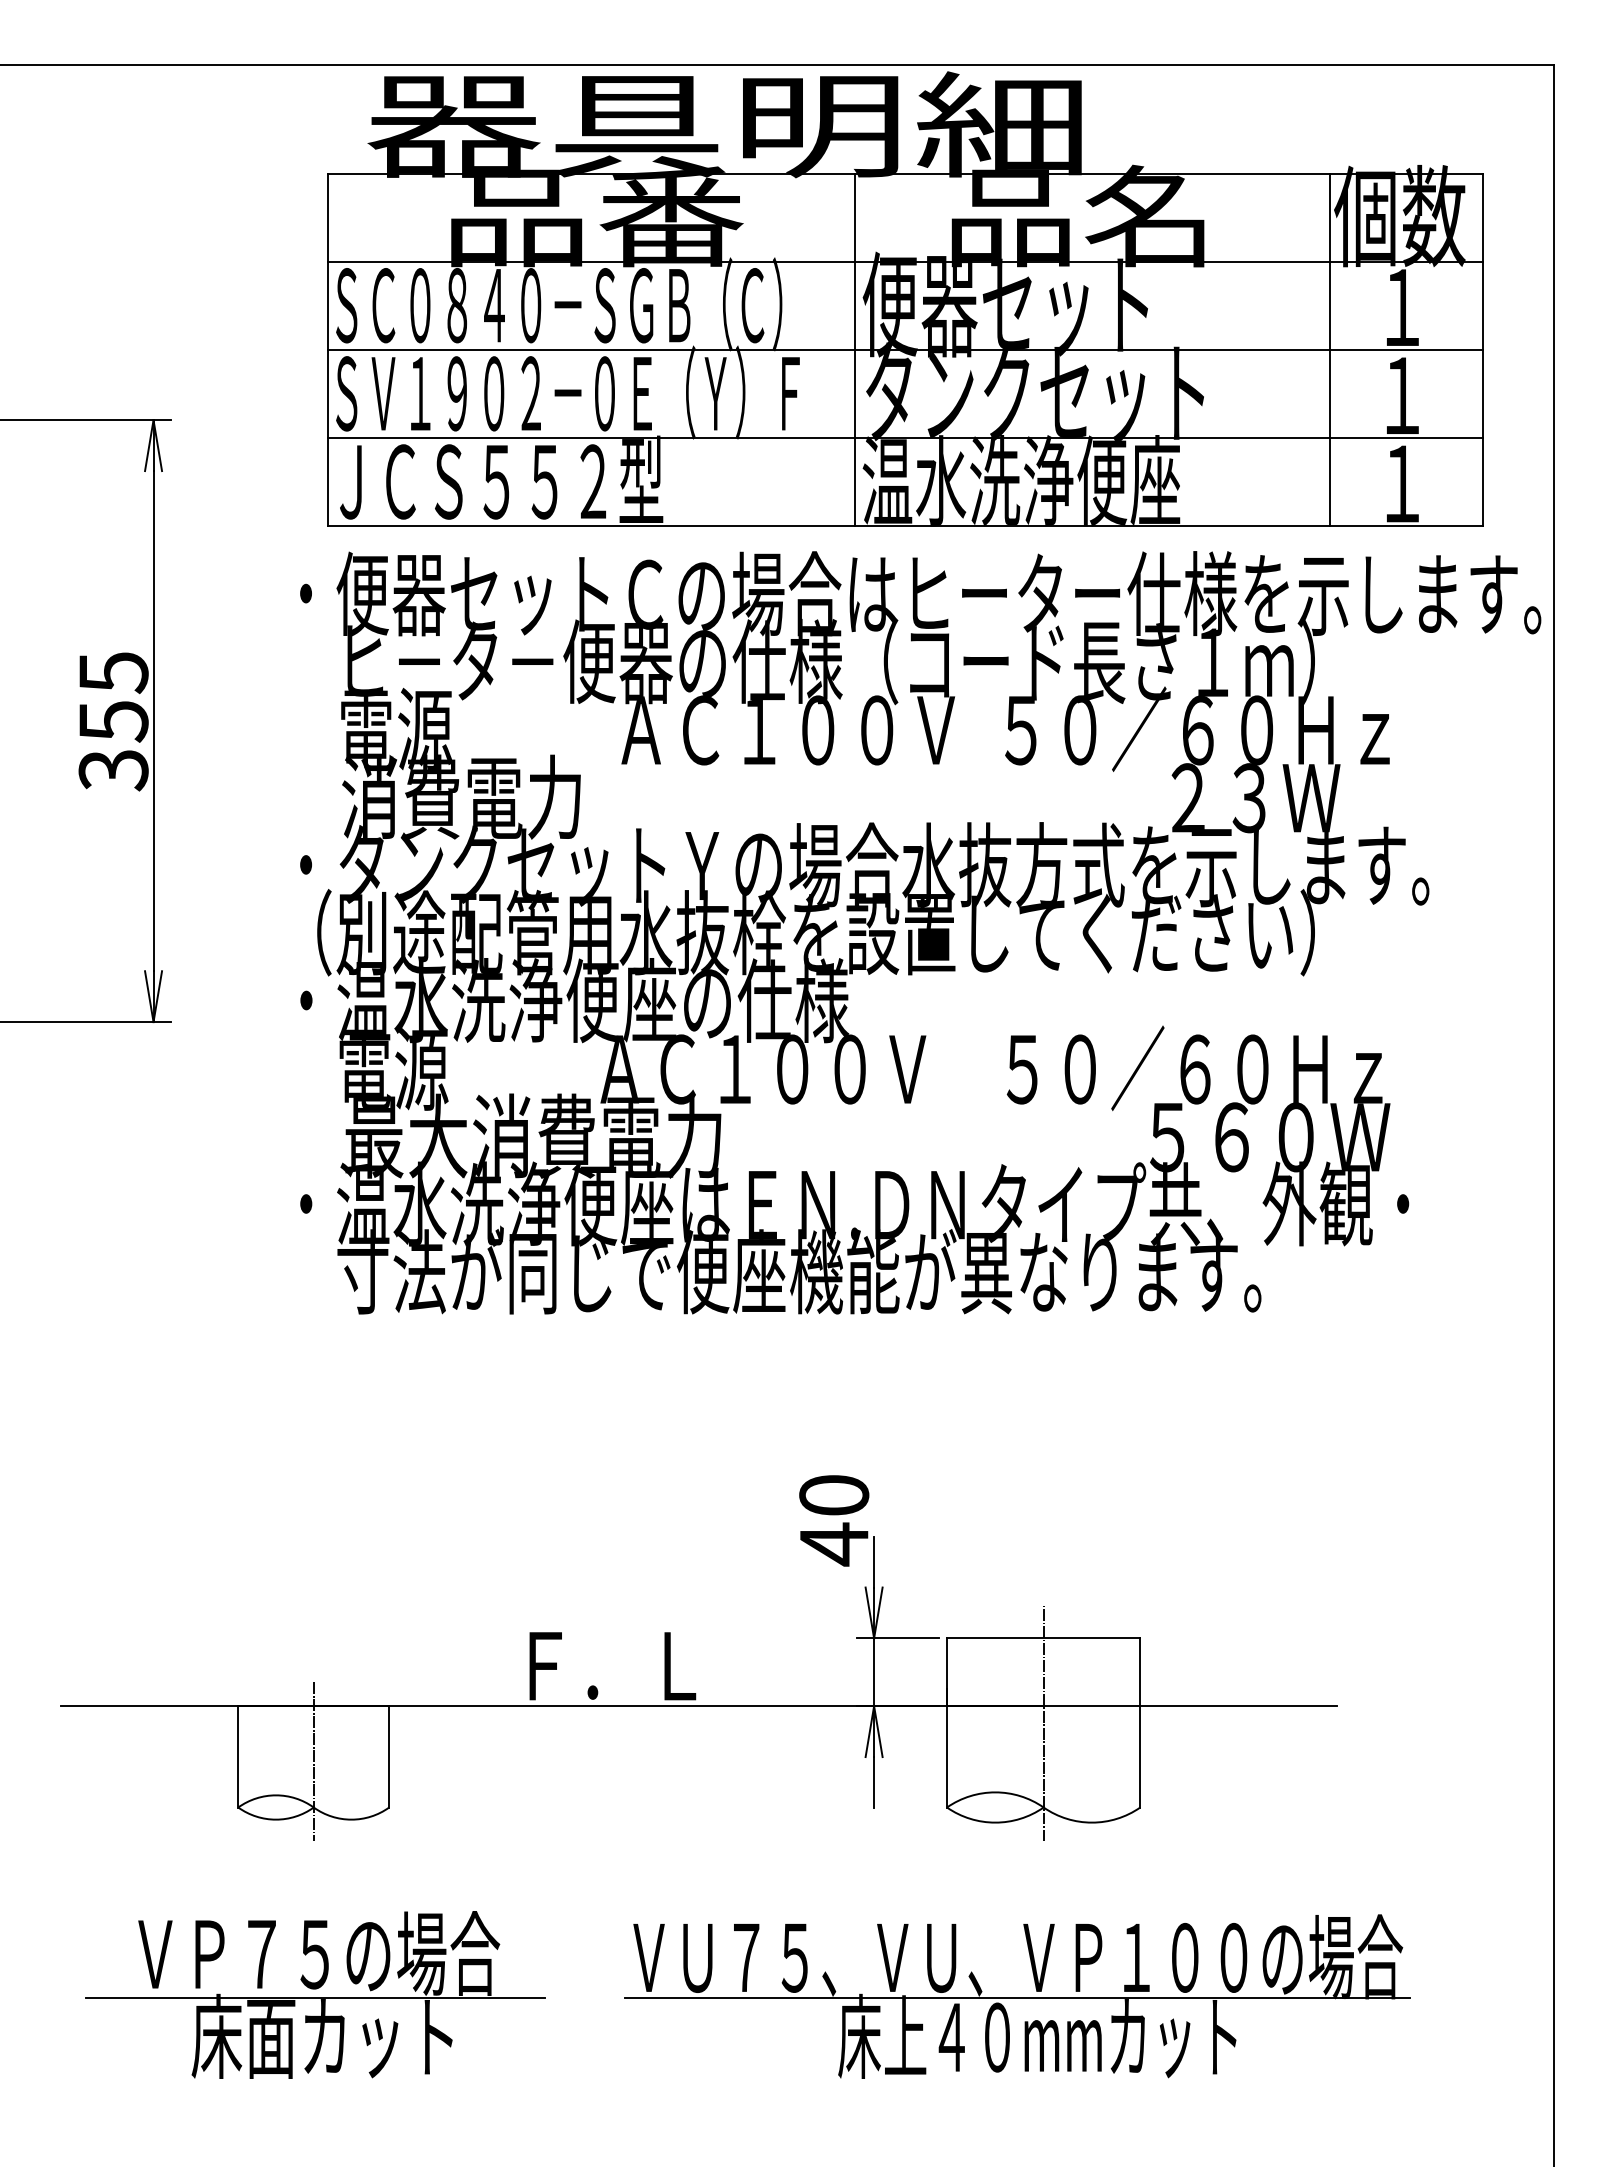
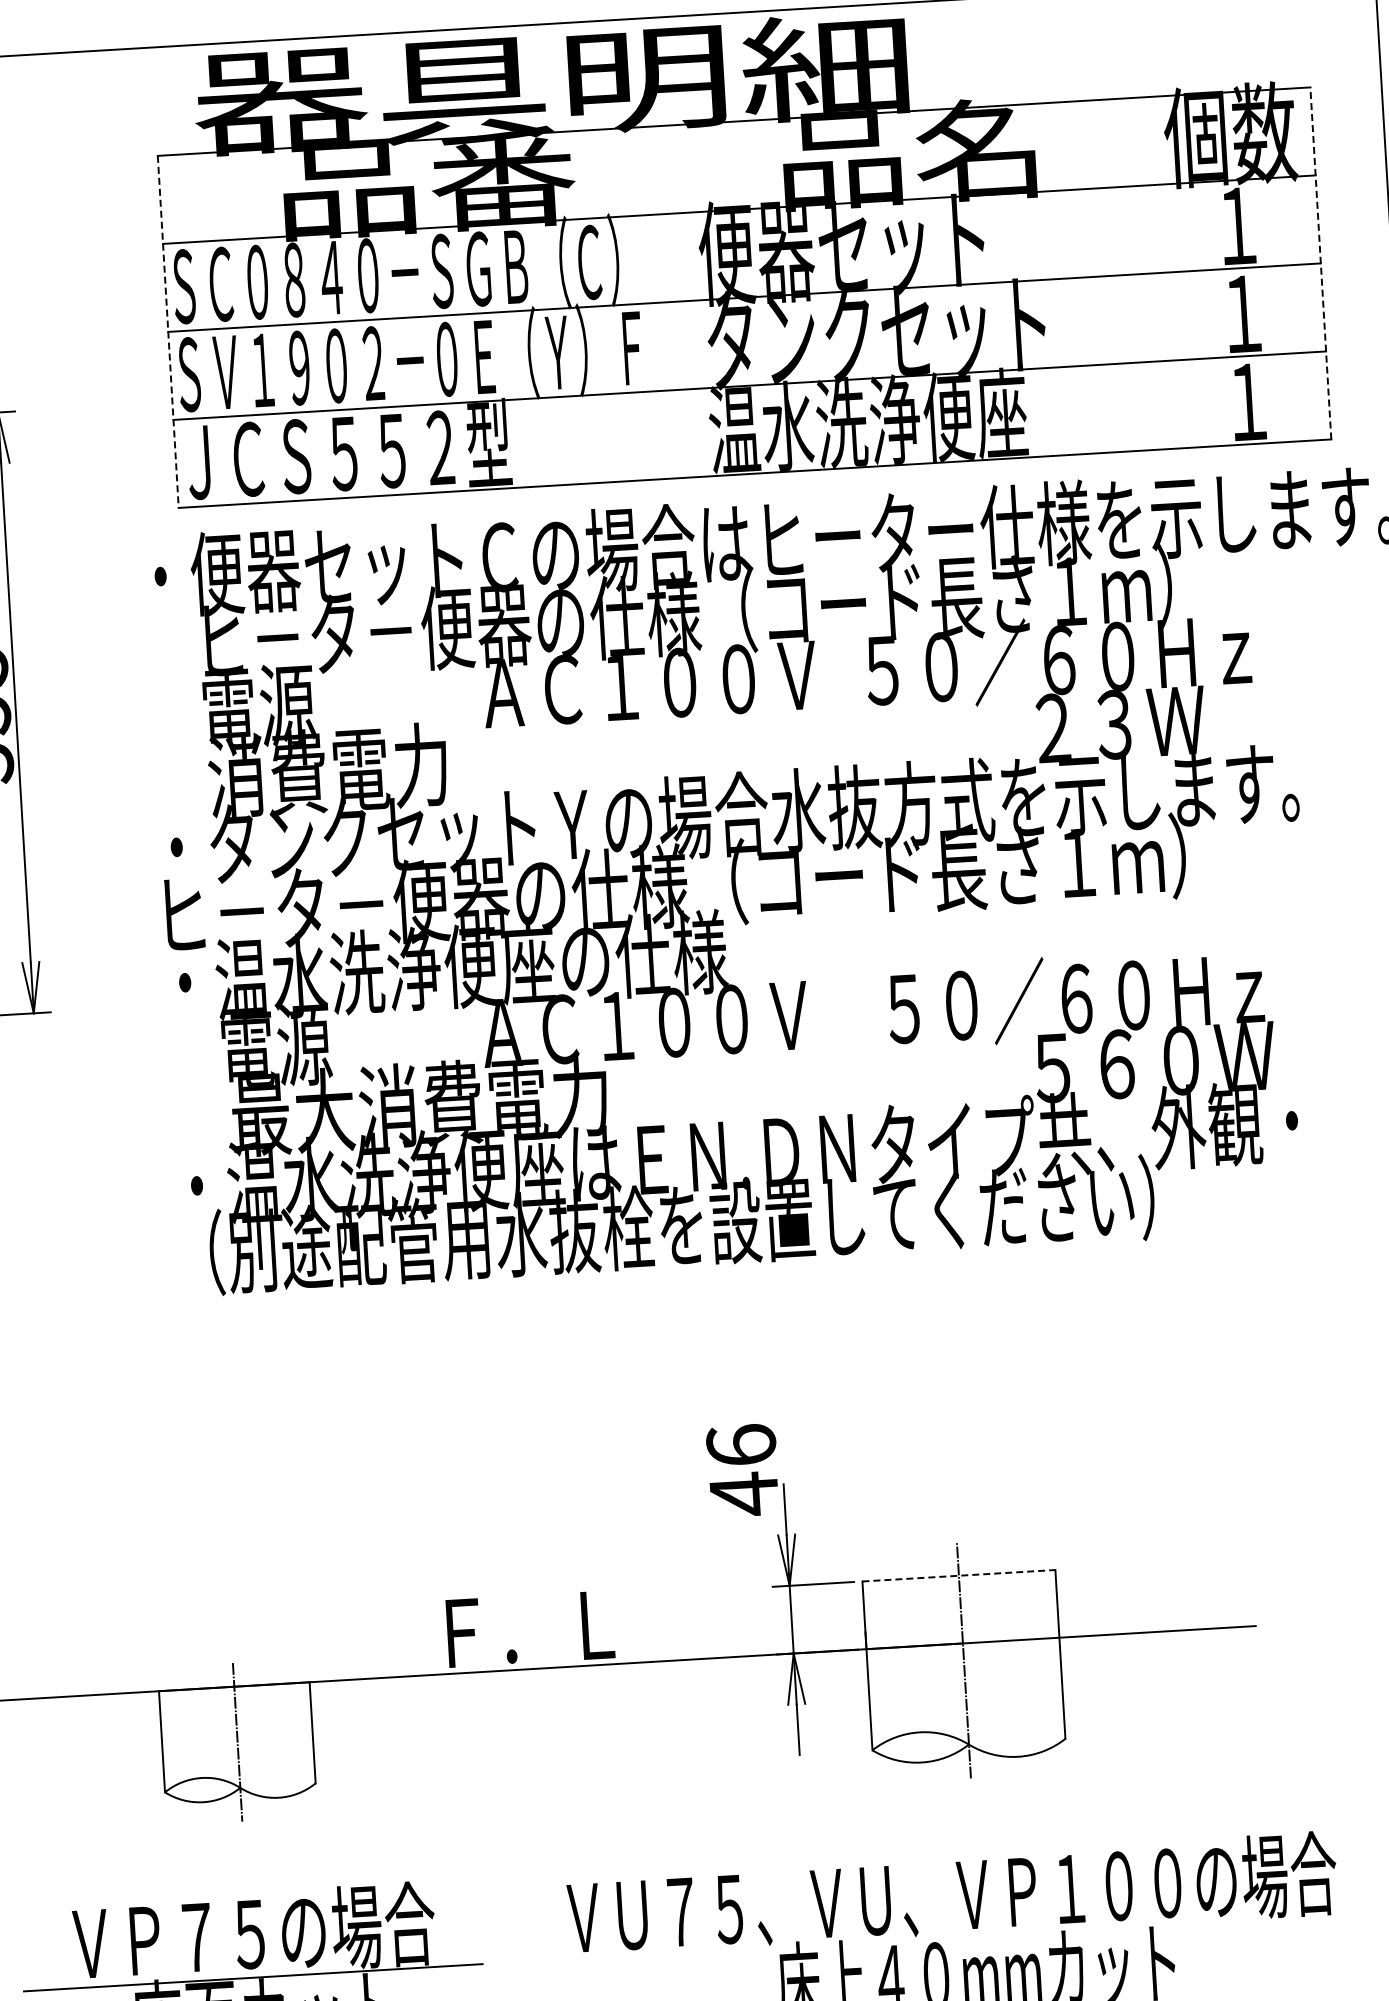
line: (855, 349) -> (694, 300), removed
line: (1330, 349) -> (1168, 272), removed
line: (1482, 349) -> (1320, 263), solid -> dashed
line: (328, 350) -> (168, 332), solid -> dashed
text: (802, 932) -> (676, 885), （別途配管用水抜栓を設置してください） -> ヒ－タ－便器の仕様（コード長さ１ｍ）
text: (788, 1271) -> (682, 1224), 寸法が同じで便座機能が異なります。 -> （別途配管用水抜栓を設置してください）
text: (834, 1494) -> (741, 1444), 40 -> 46
line: (1043, 1638) -> (958, 1575), solid -> dashed
line: (1016, 1997) -> (953, 1935), removed

